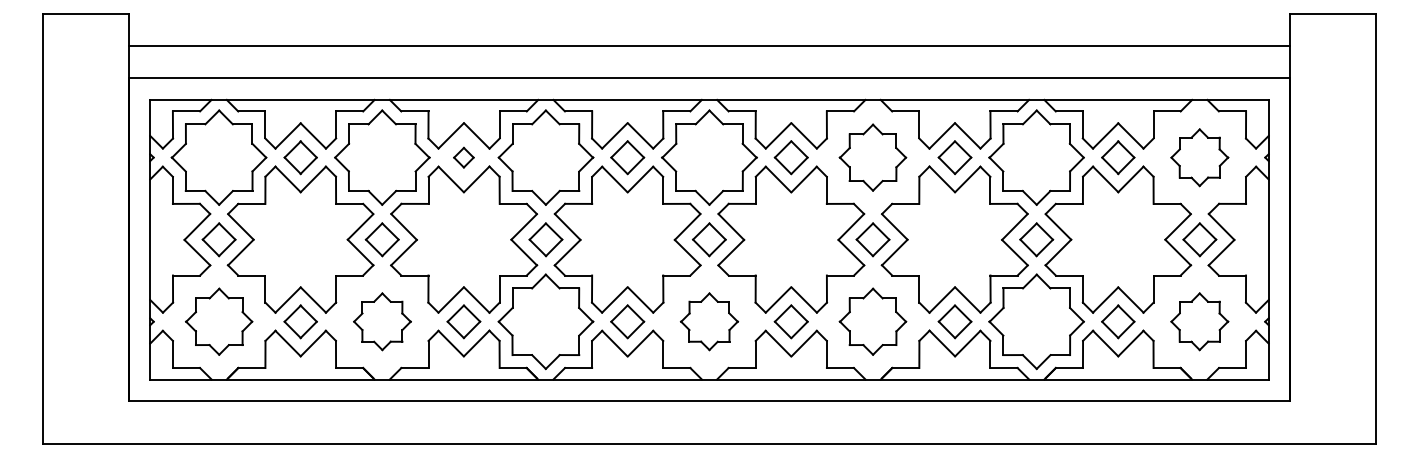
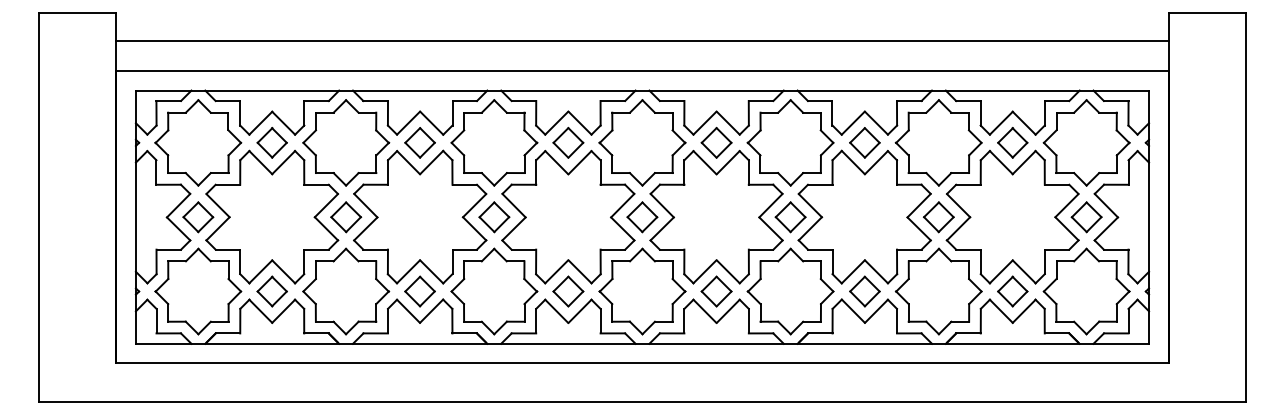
part: (463, 157) -> (419, 142), size x1.67
part: (872, 157) -> (790, 142), size x1.43
part: (1199, 157) -> (1086, 142), size x1.67
part: (219, 321) -> (198, 291), size x1.43
part: (382, 321) -> (346, 291), size x1.67
part: (709, 321) -> (642, 291), size x1.67
part: (872, 321) -> (790, 291), size x1.43
part: (1199, 321) -> (1086, 291), size x1.67

